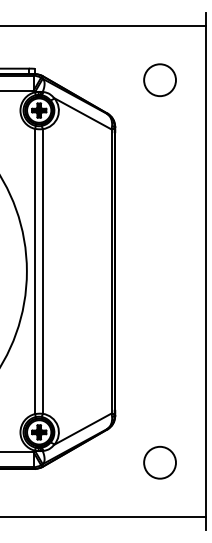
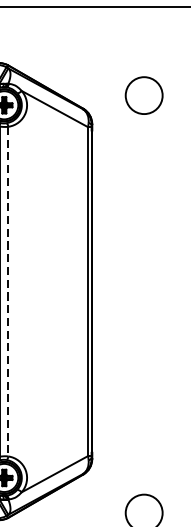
circle: (159, 79) -> (143, 94), moved
line: (42, 272) -> (8, 292), solid -> dashed

